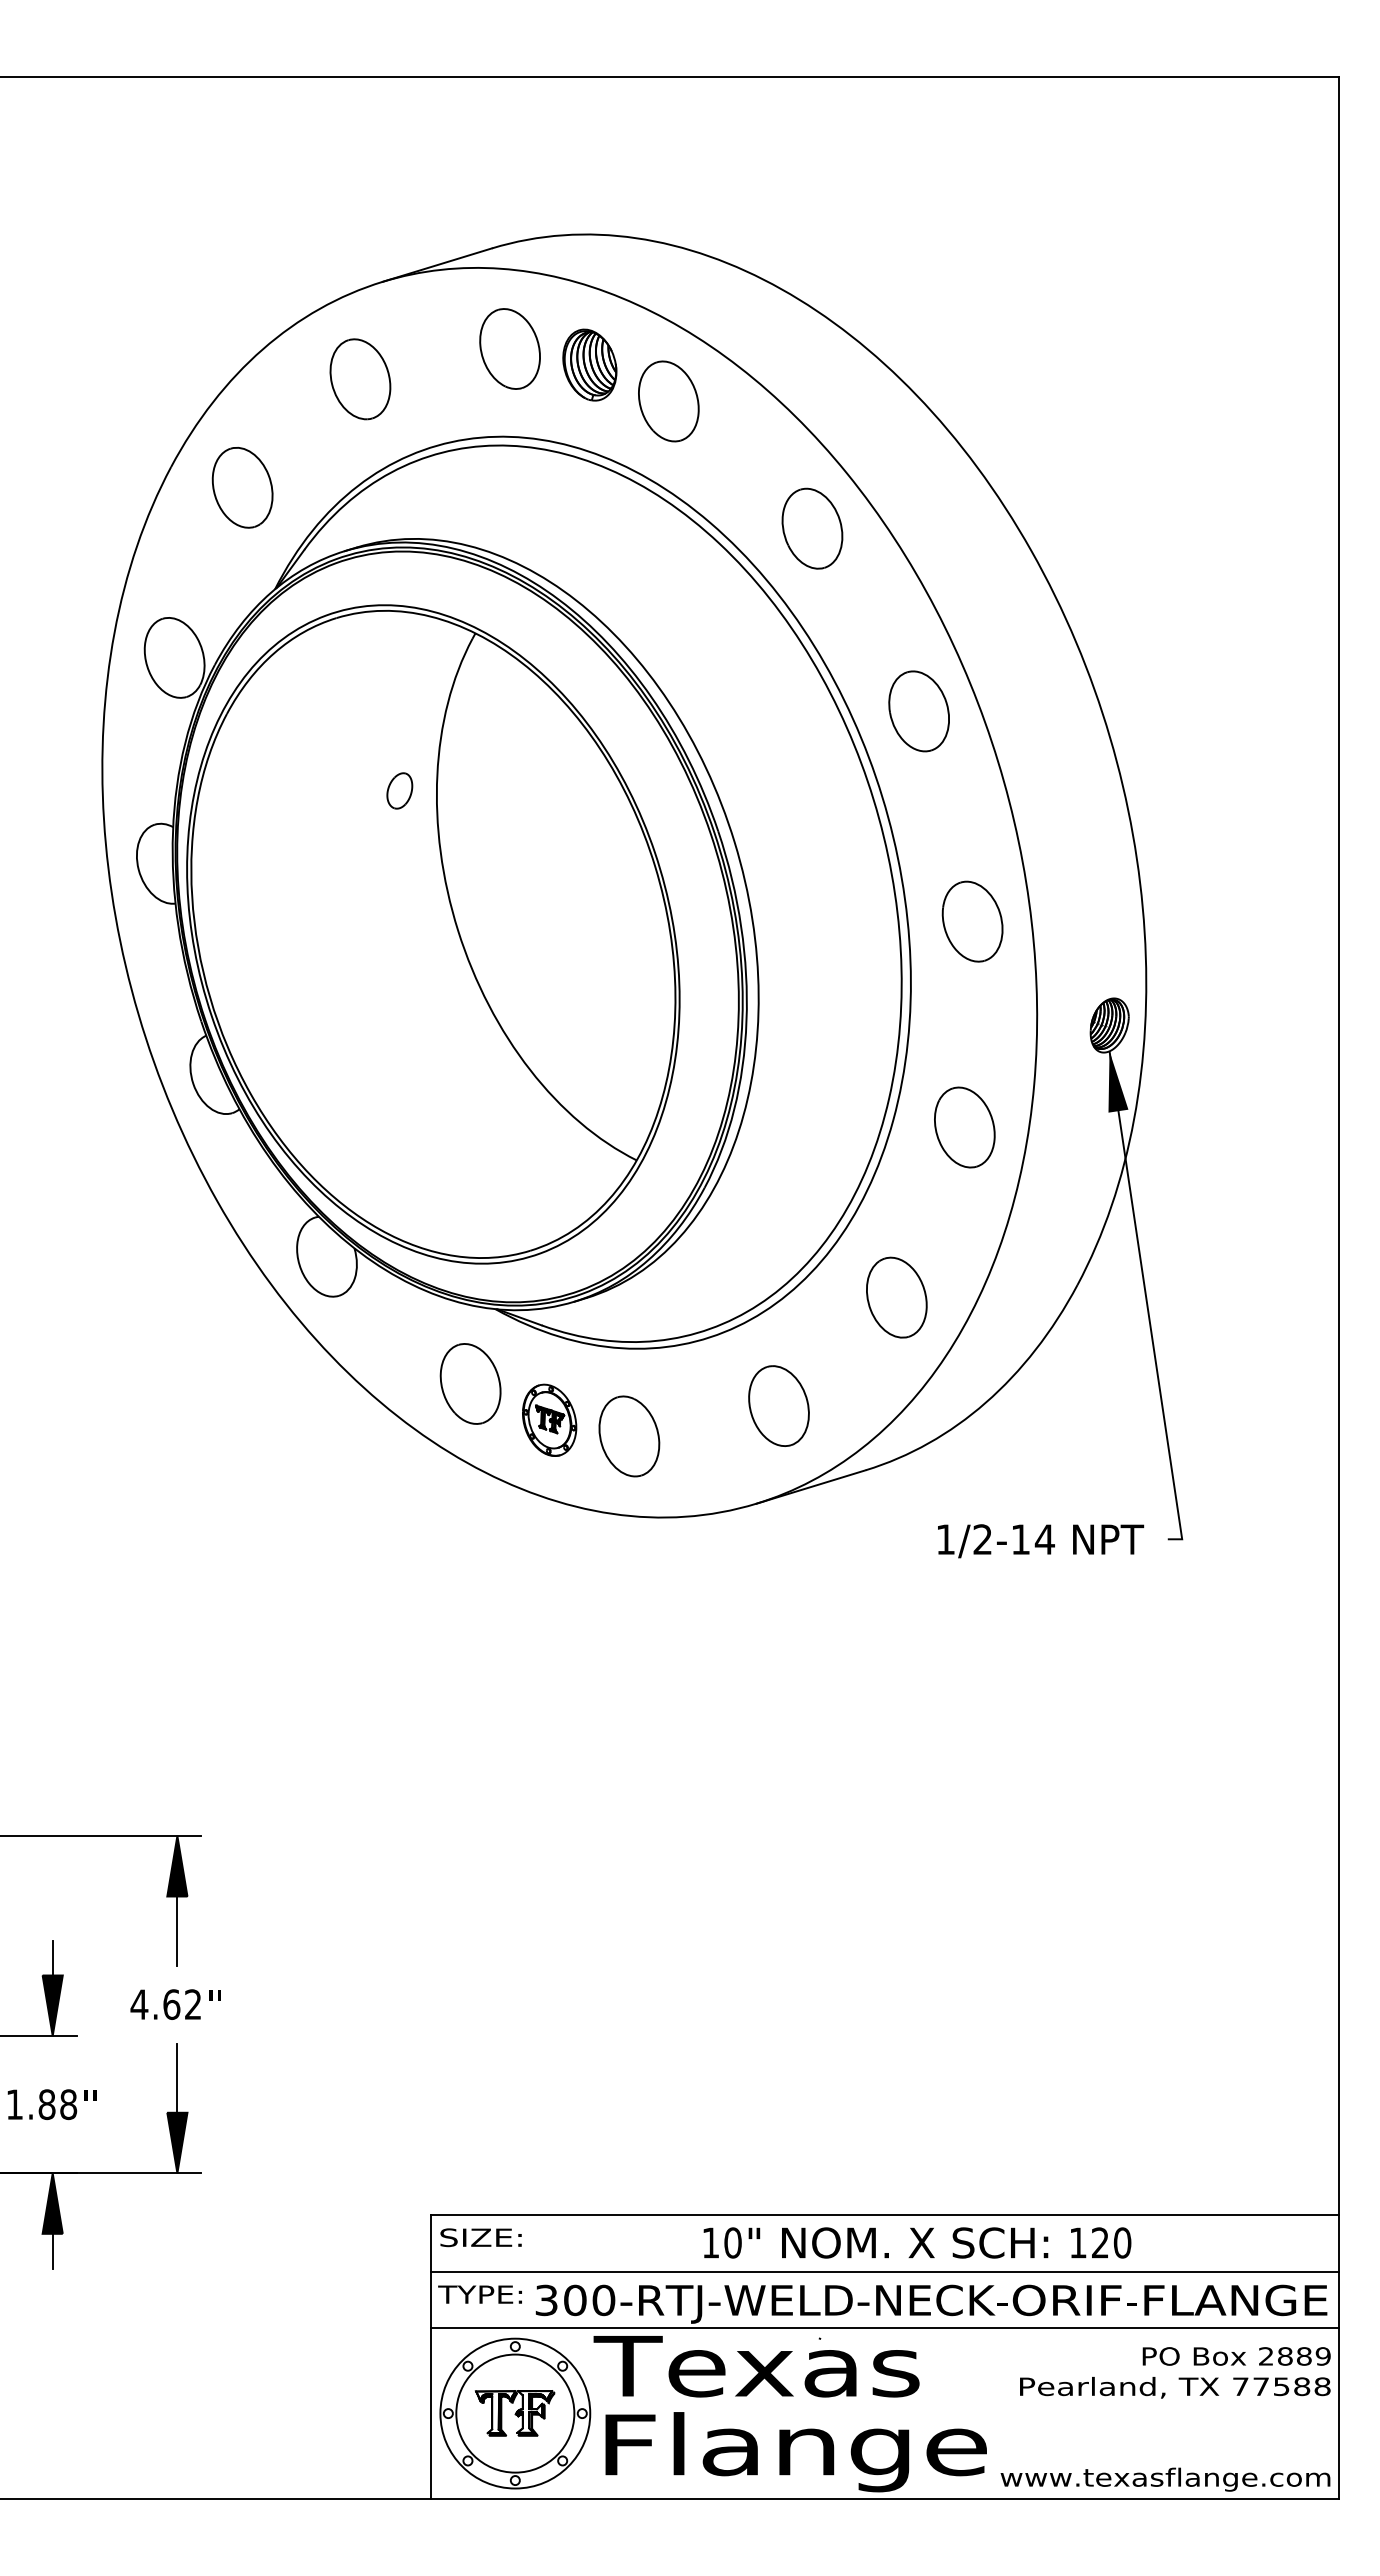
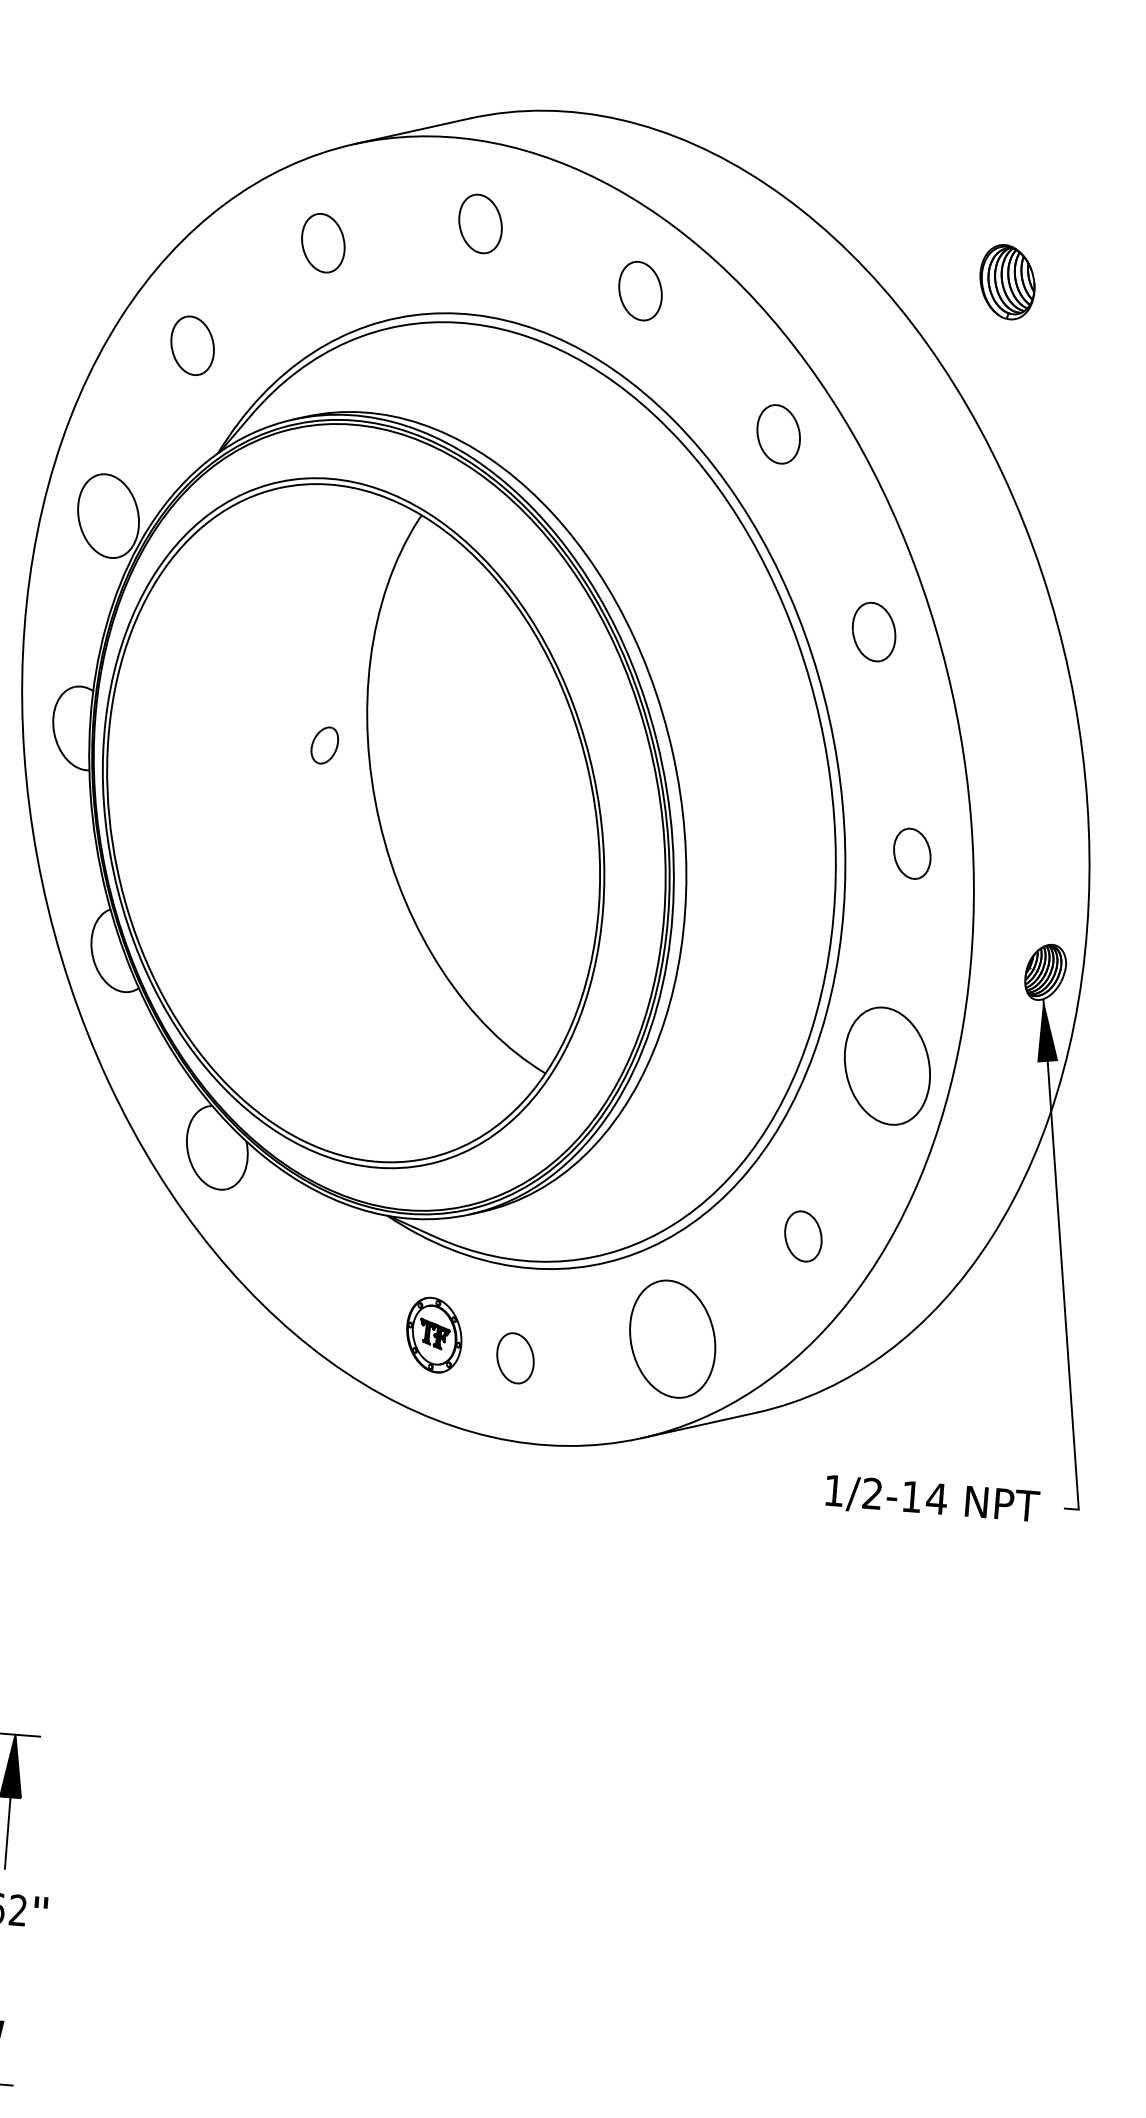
part: (509, 348) -> (480, 223), size x0.7
part: (589, 364) -> (1007, 281), moved
part: (360, 379) -> (323, 243), size x0.7
part: (668, 401) -> (640, 291), size x0.7
part: (242, 487) -> (192, 345), size x0.7
part: (812, 528) -> (778, 434), size x0.7
part: (918, 711) -> (873, 632), size x0.7
part: (399, 790) -> (324, 745), moved
part: (972, 921) -> (912, 853), size x0.6
part: (964, 1127) -> (887, 1066), size x1.4
part: (896, 1297) -> (803, 1236), size x0.6
part: (470, 1383) -> (355, 1290), removed
part: (778, 1405) -> (672, 1338), size x1.4
part: (629, 1436) -> (515, 1358), size x0.6

